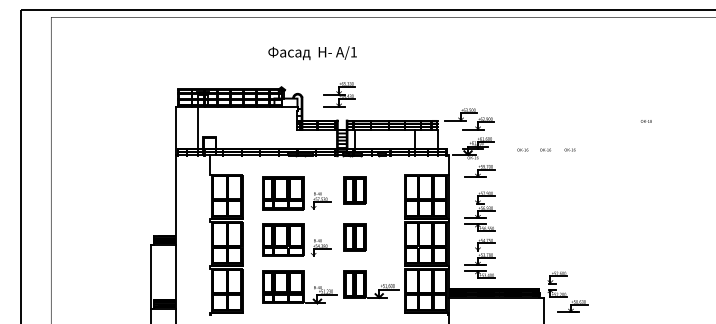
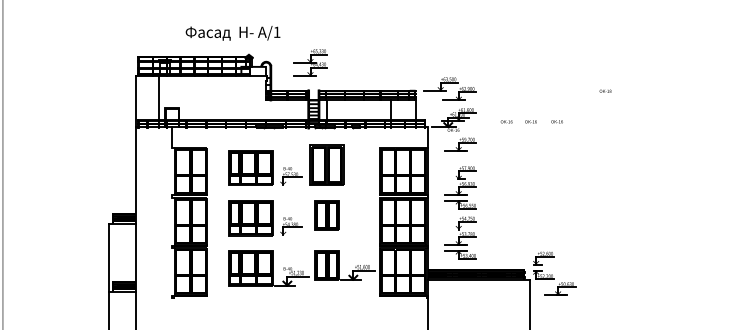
text: (312, 53) -> (232, 33), moved
text: (645, 121) -> (604, 91), moved
part: (354, 190) -> (326, 165), size x1.4

